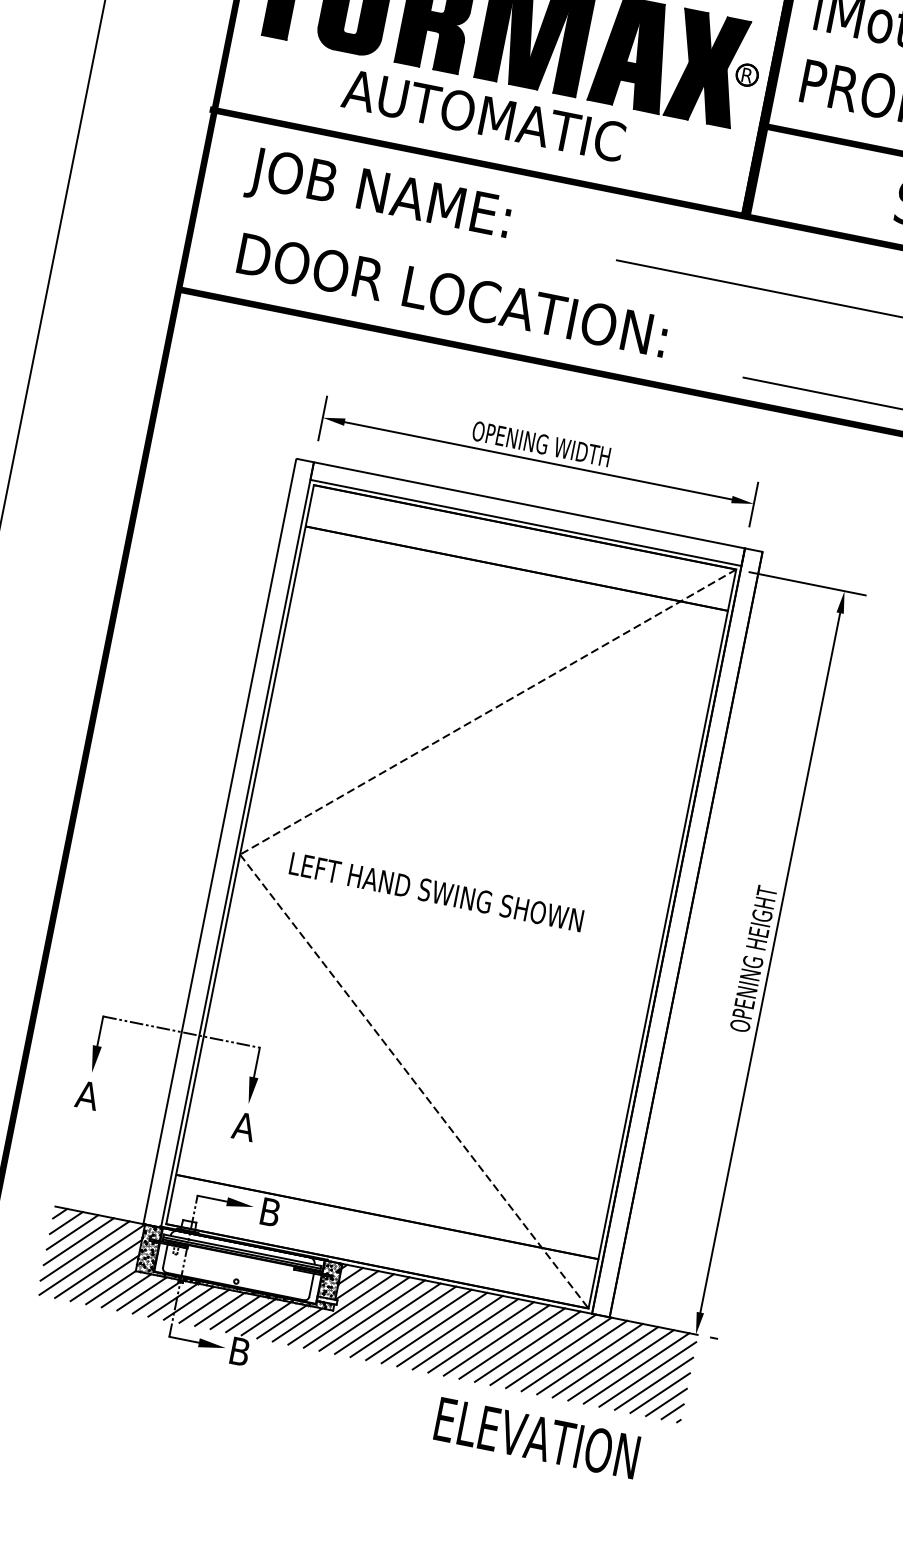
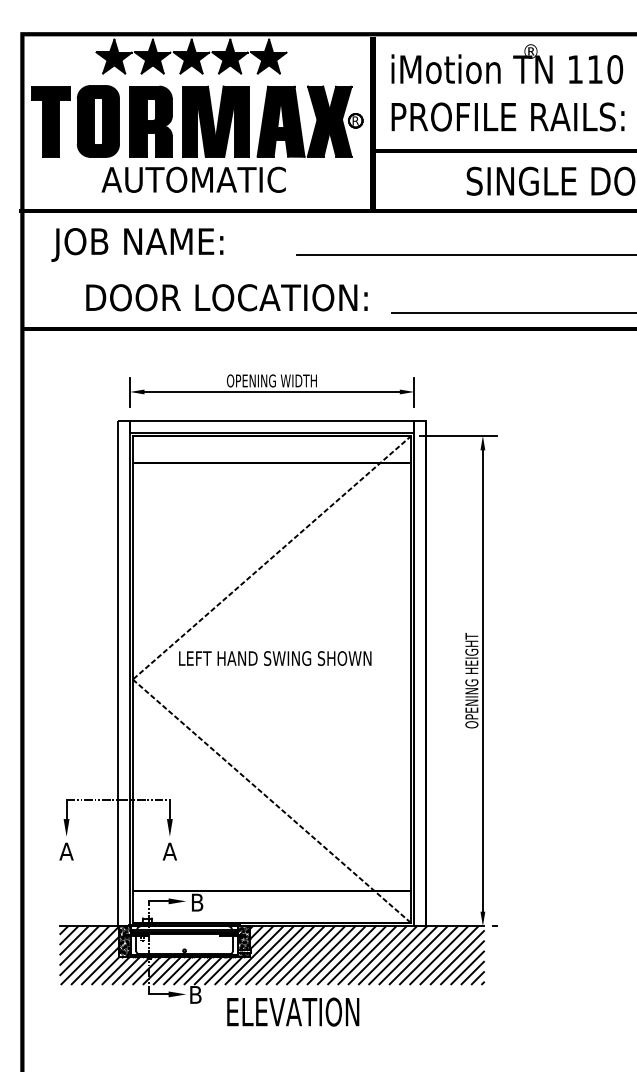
text: (452, 294) -> (226, 297), moved
text: (436, 892) -> (275, 658), moved
text: (537, 1437) -> (293, 1011), moved

